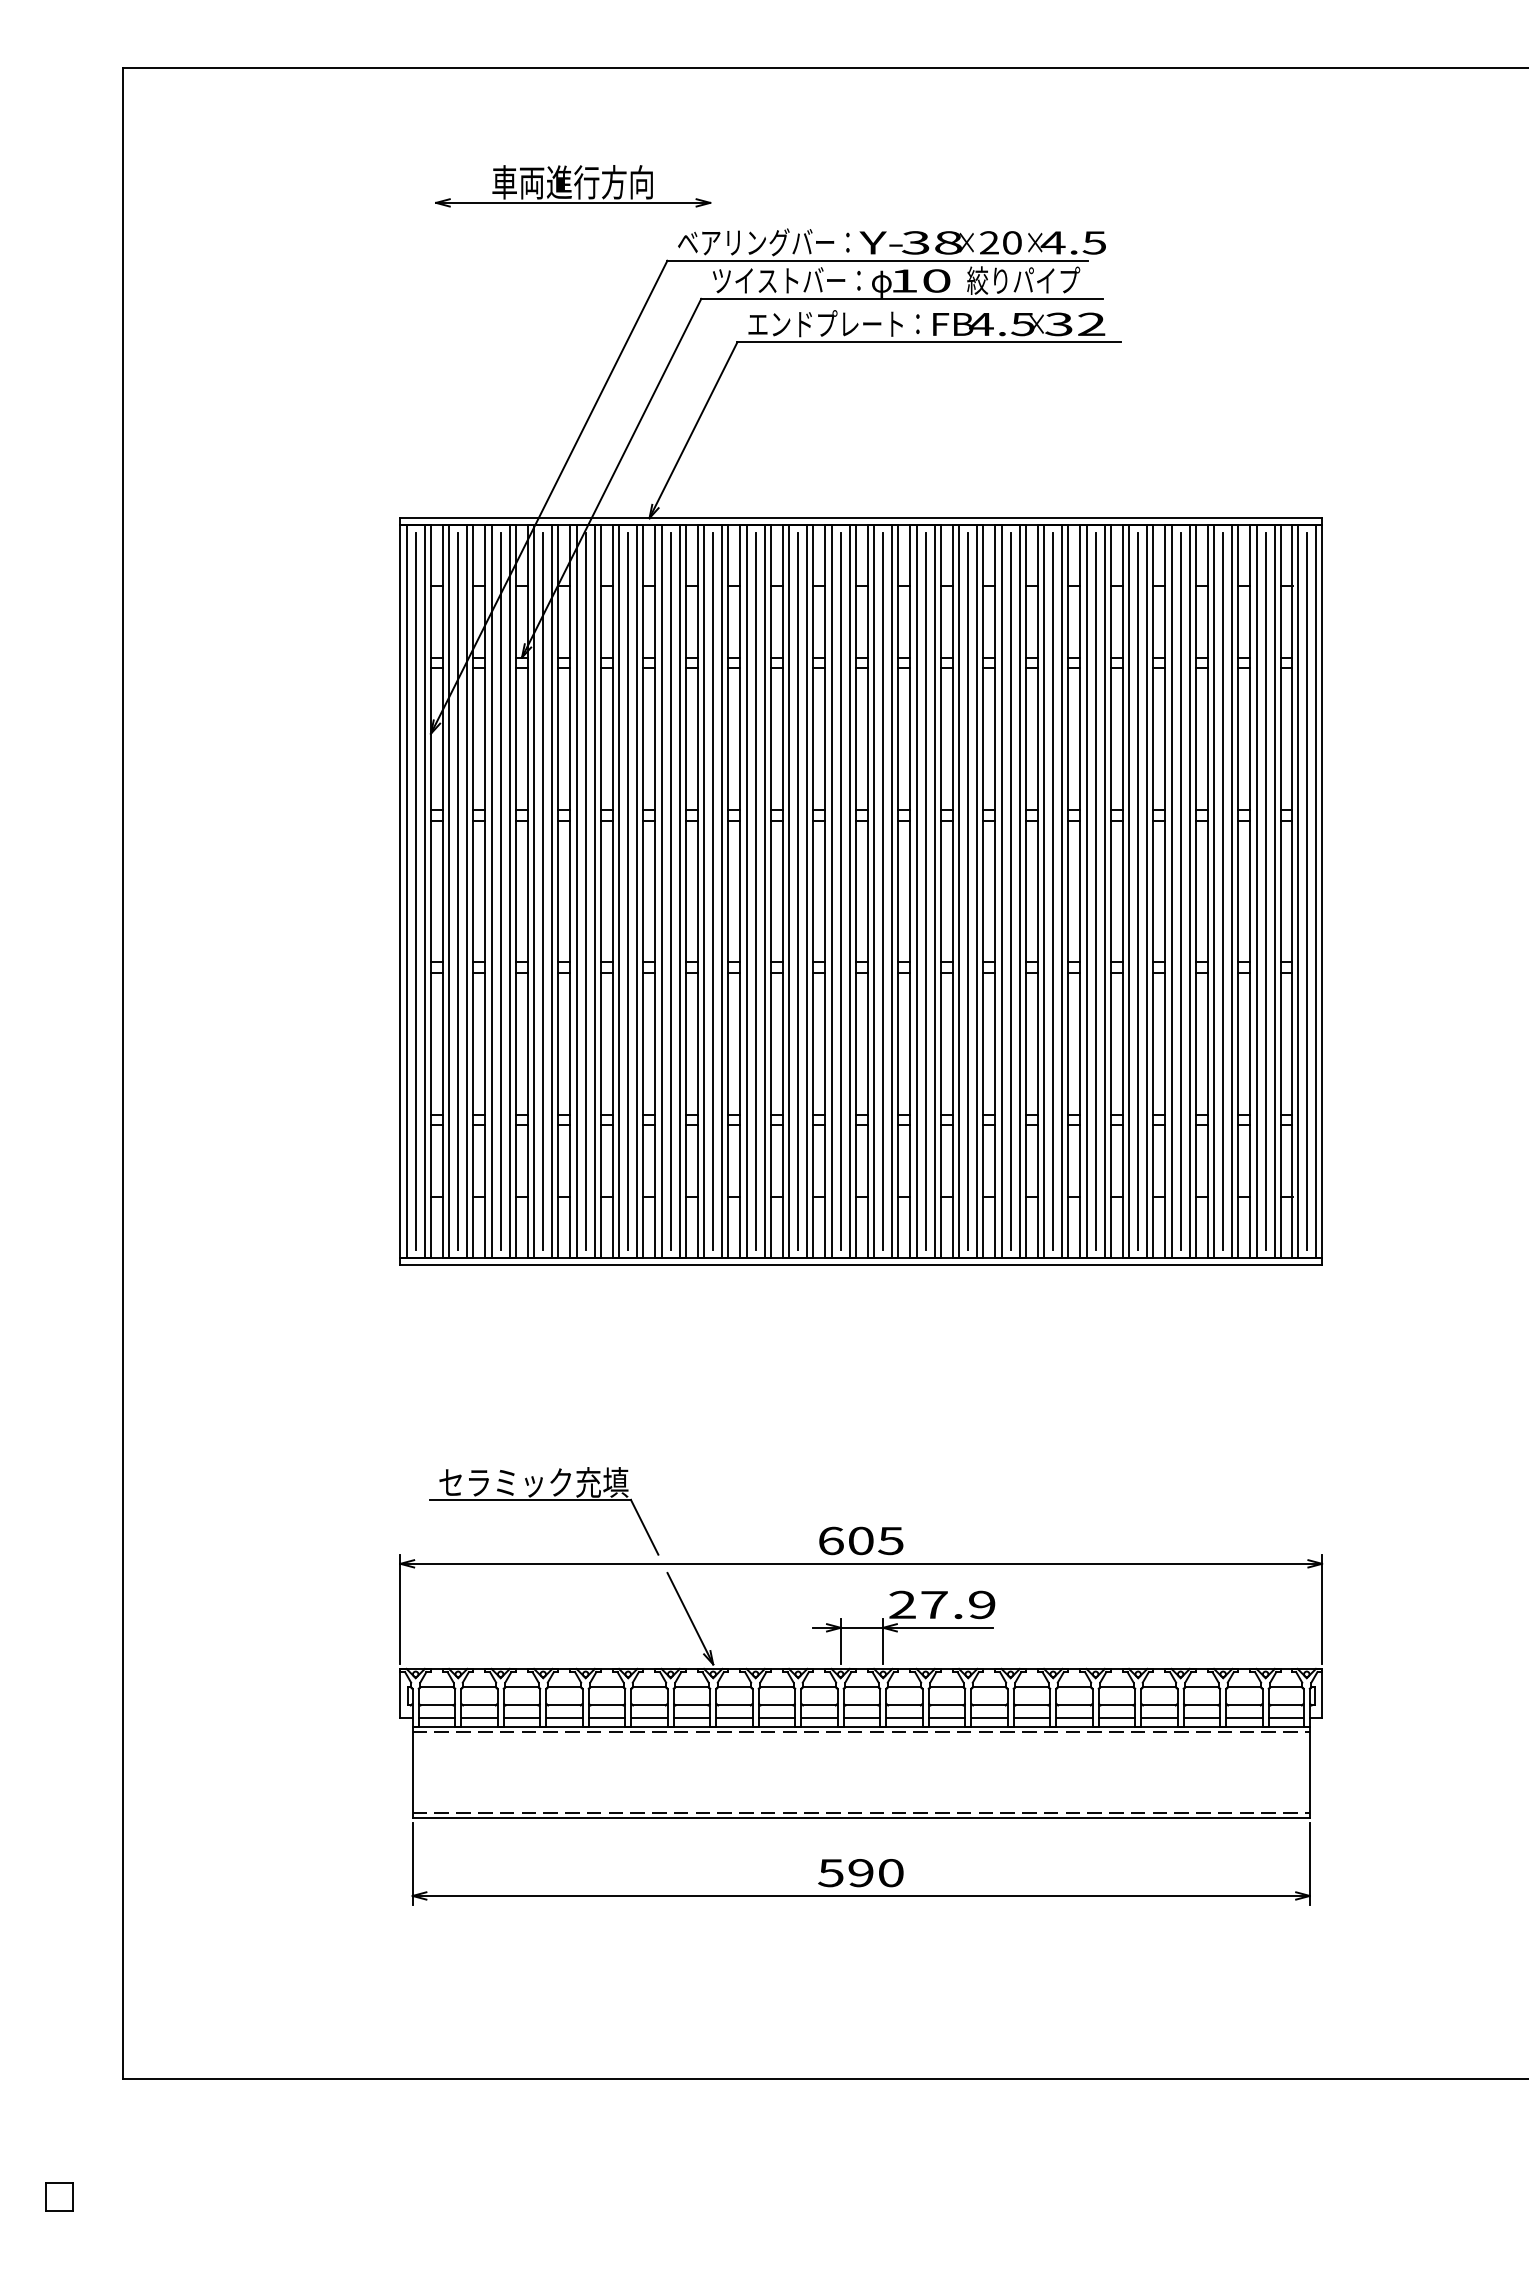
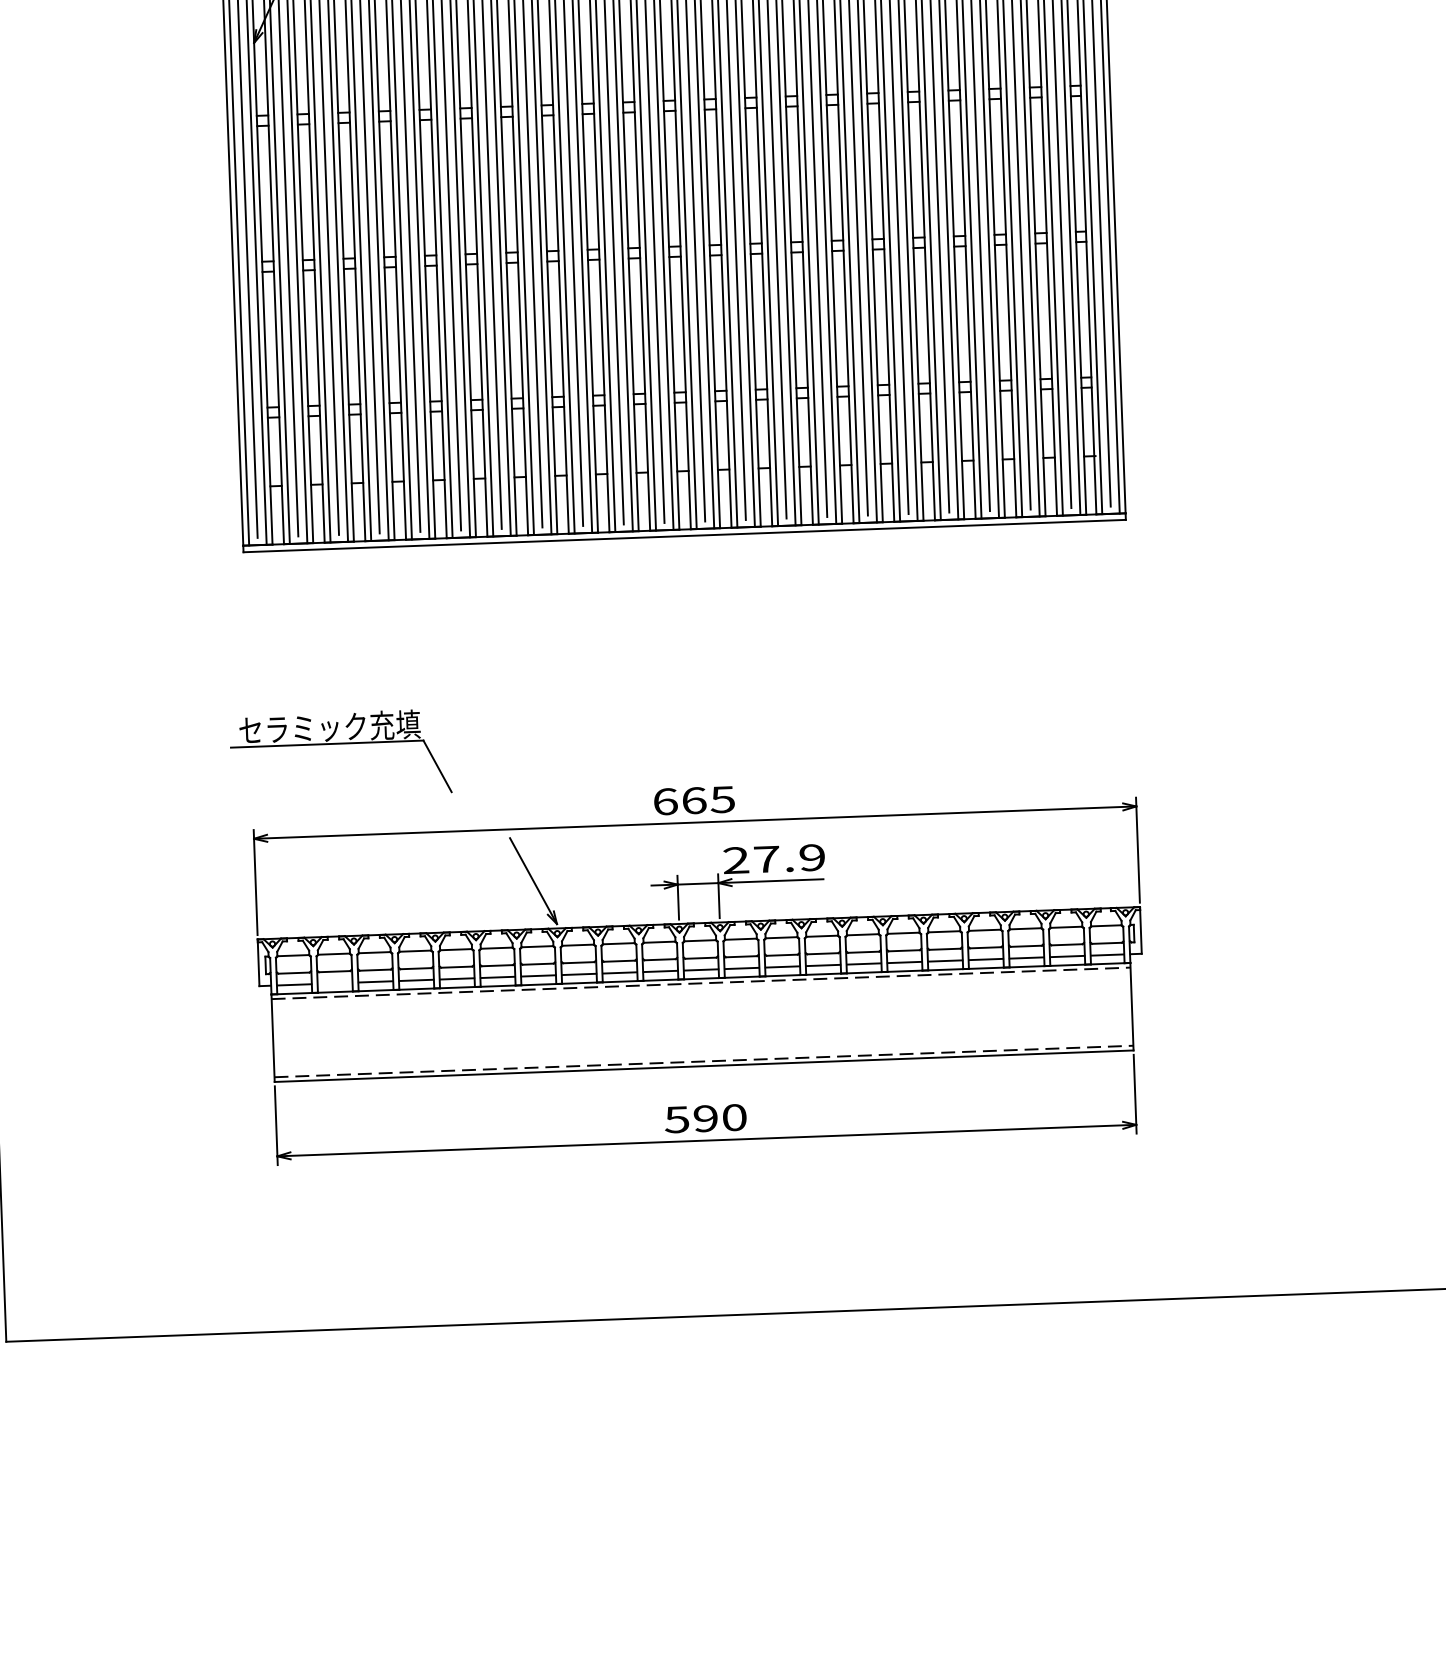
part: (544, 1500) -> (340, 744), moved
text: (861, 1540) -> (694, 800), 605 -> 665
line: (479, 1717) -> (335, 983), removed

